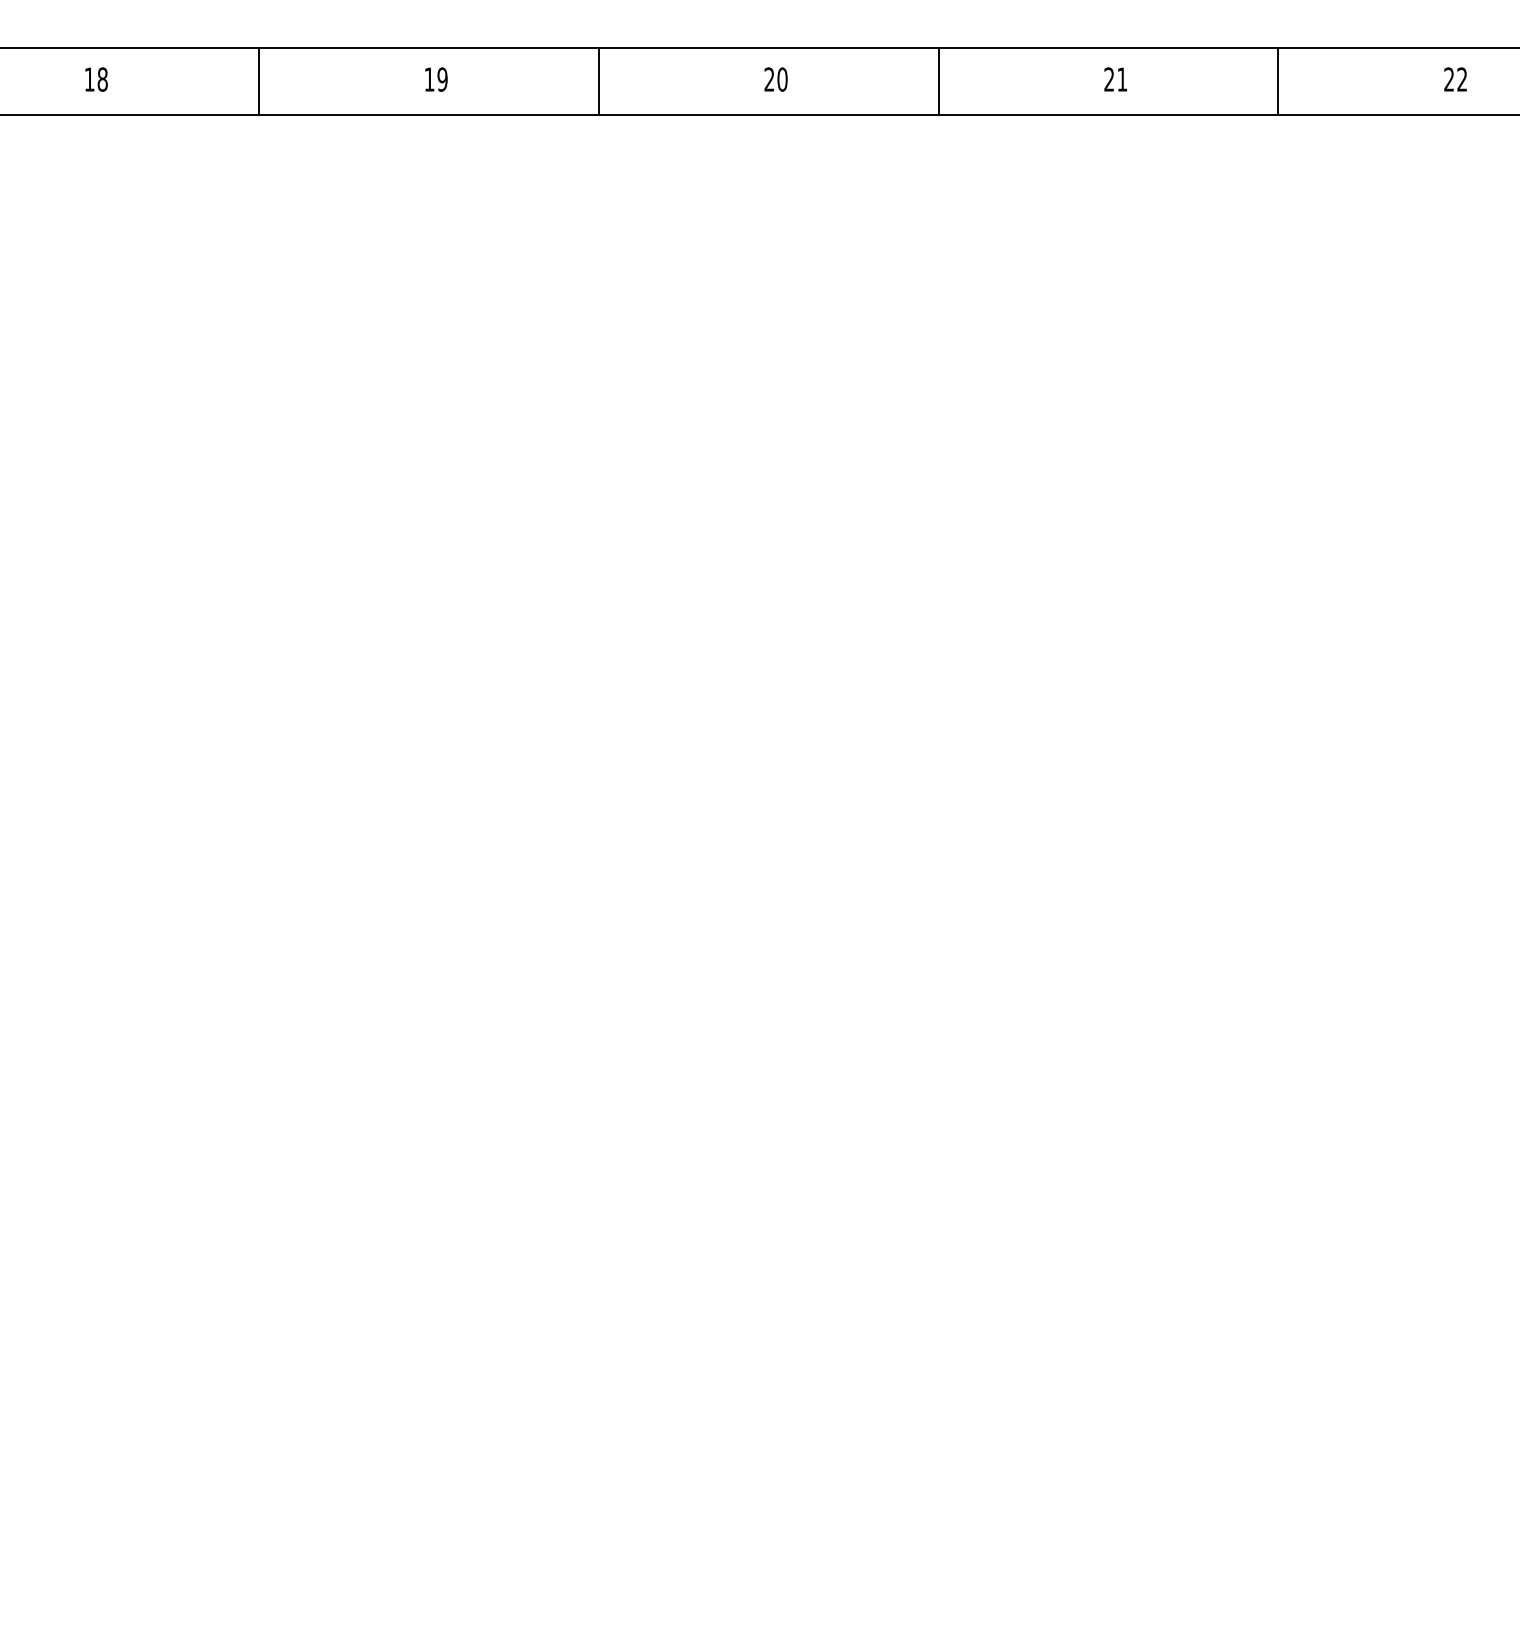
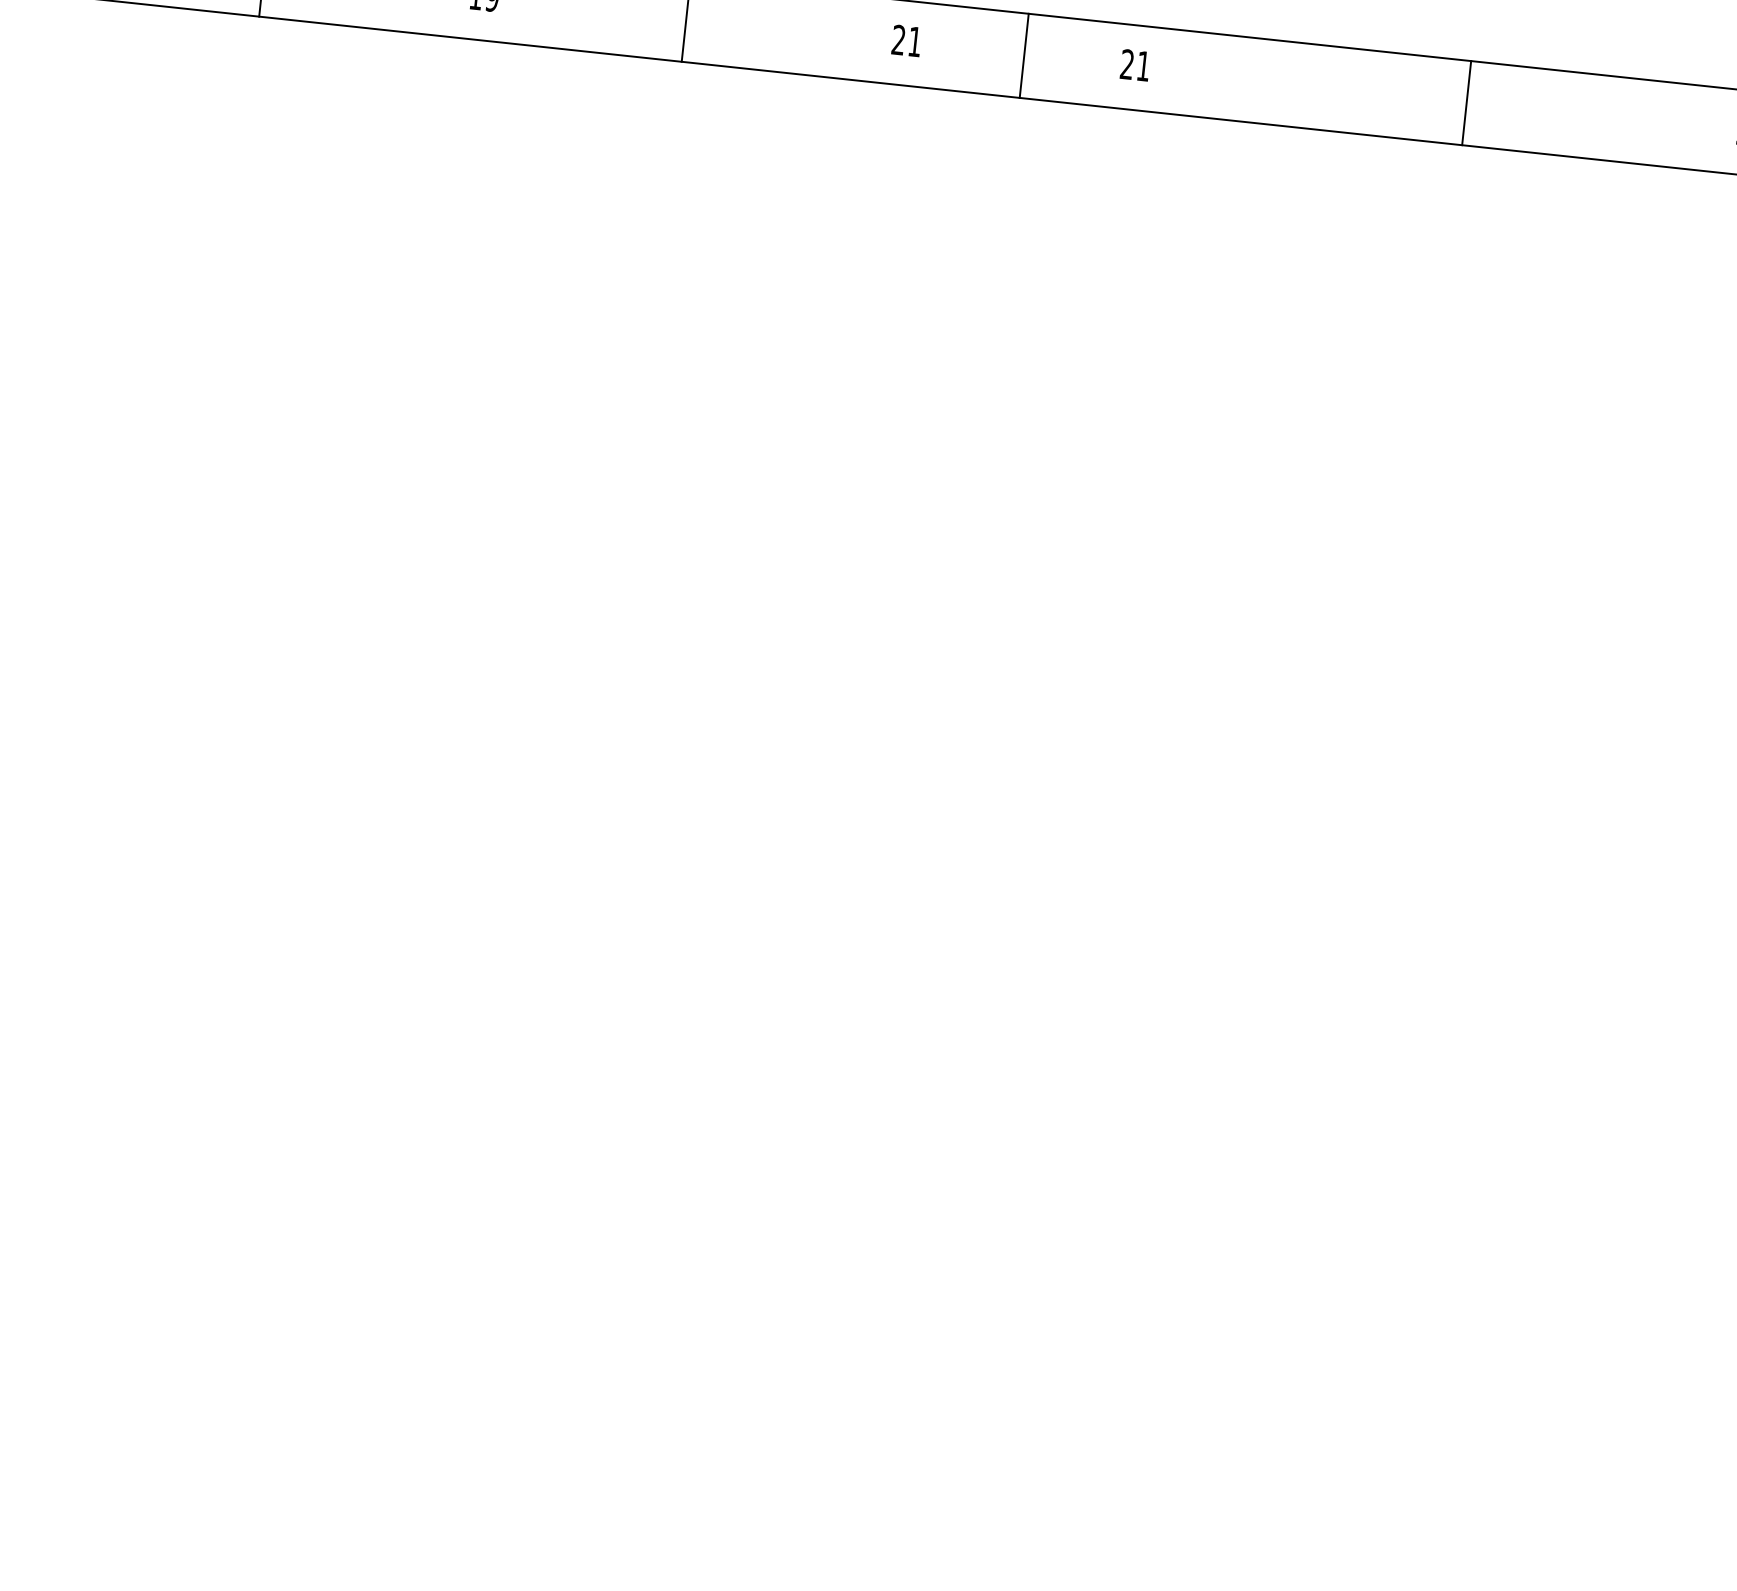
text: (782, 79) -> (915, 41), 20 -> 21
text: (1115, 79) -> (1135, 65), moved
line: (938, 81) -> (1024, 55), moved
line: (1278, 81) -> (1466, 103), moved

